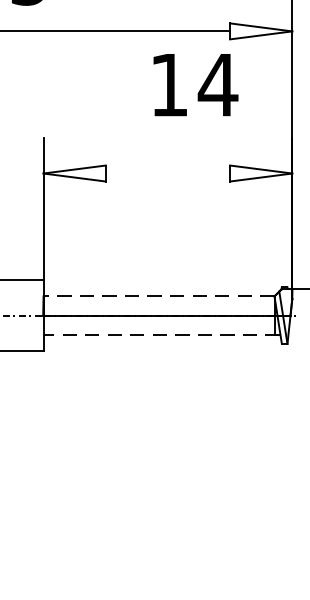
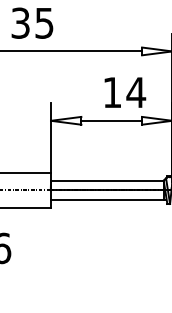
text: (196, 84) -> (125, 92), moved
line: (167, 172) -> (111, 120), added
line: (157, 295) -> (106, 180), dashed -> solid
line: (161, 334) -> (108, 199), dashed -> solid

